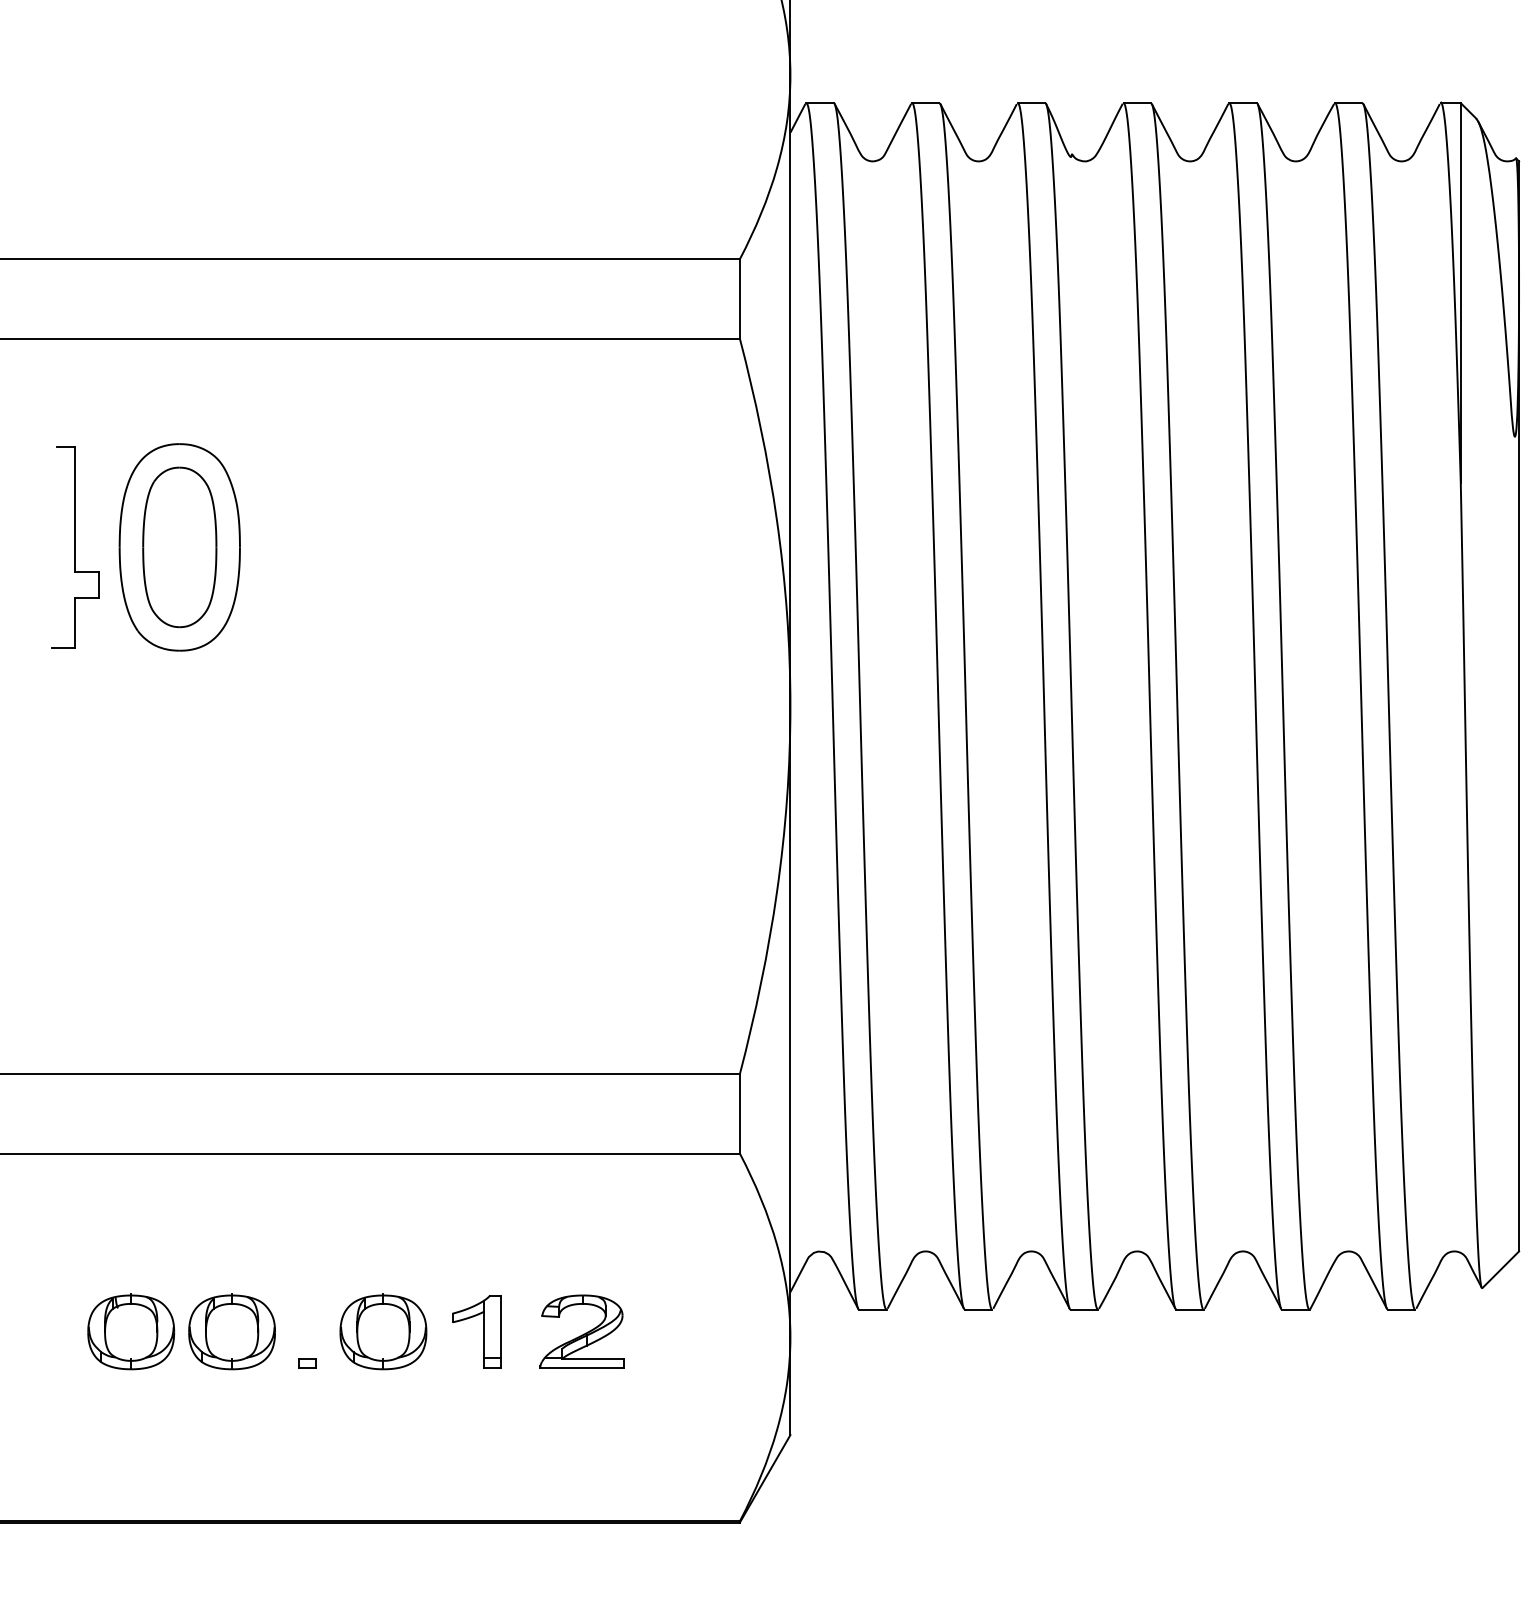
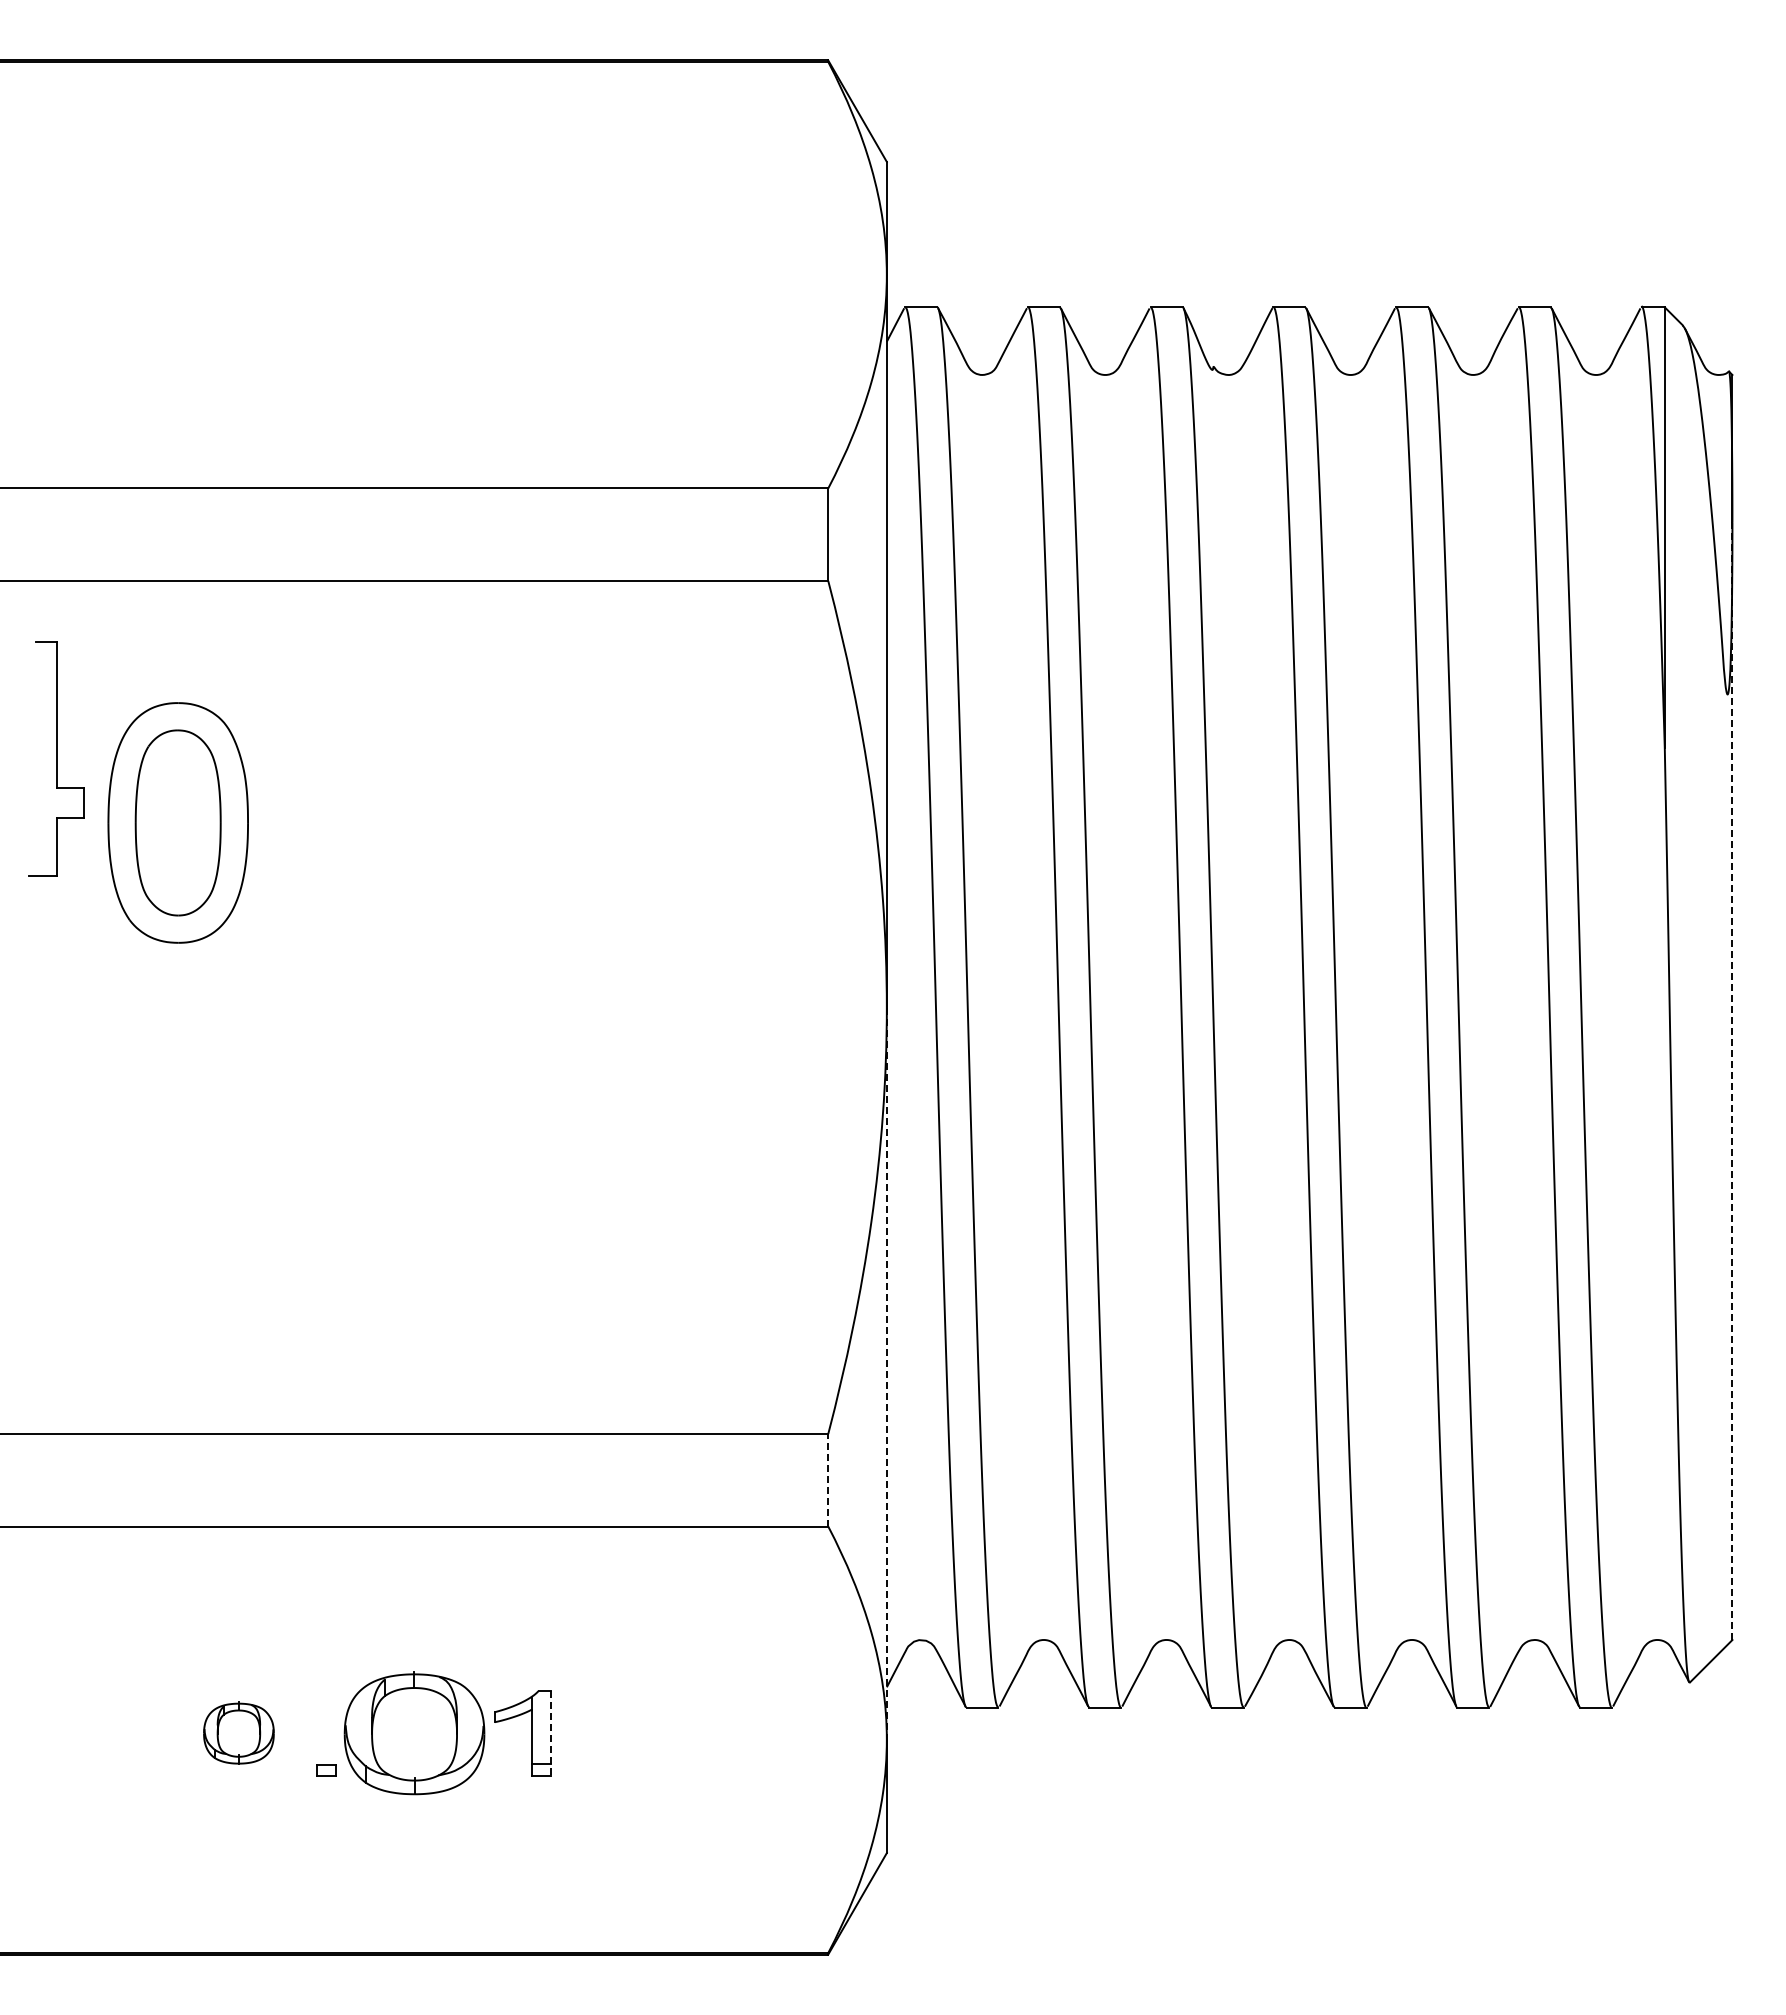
part: (74, 547) -> (56, 758), moved
line: (1519, 770) -> (1732, 1081), solid -> dashed
line: (790, 1022) -> (886, 1374), solid -> dashed
line: (740, 1113) -> (828, 1479), solid -> dashed
part: (130, 1331) -> (121, 1732), removed
part: (231, 1331) -> (238, 1732), size x0.7
part: (383, 1331) -> (414, 1732), size x1.4
line: (501, 1332) -> (551, 1733), solid -> dashed
part: (581, 1332) -> (644, 1733), removed

